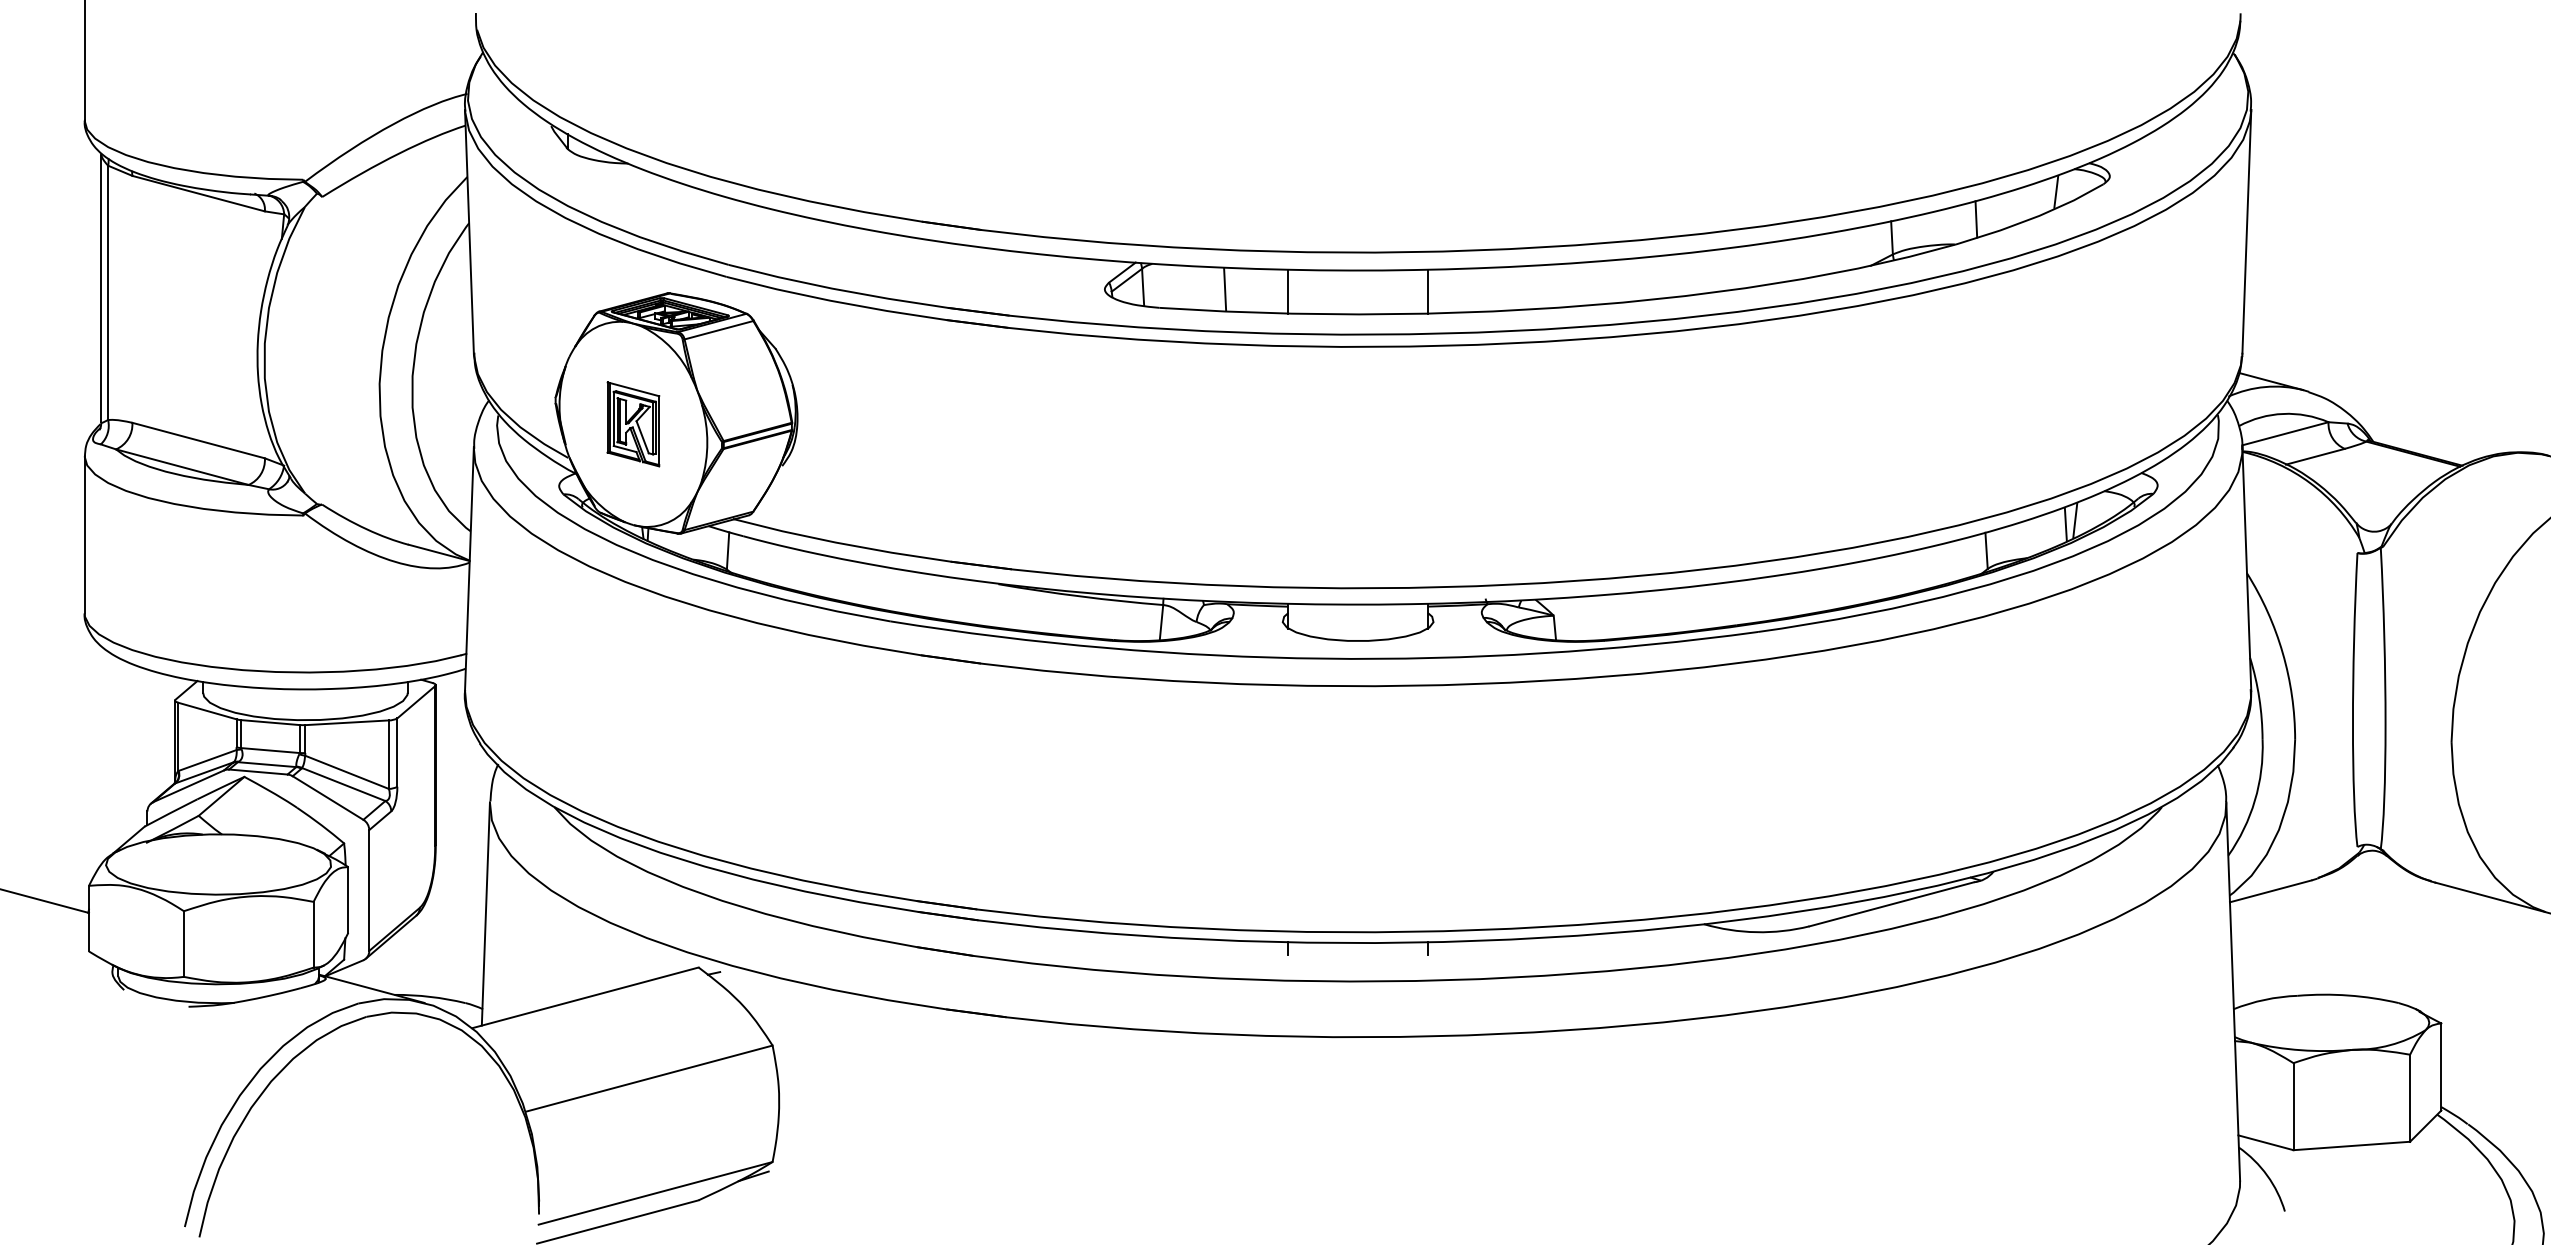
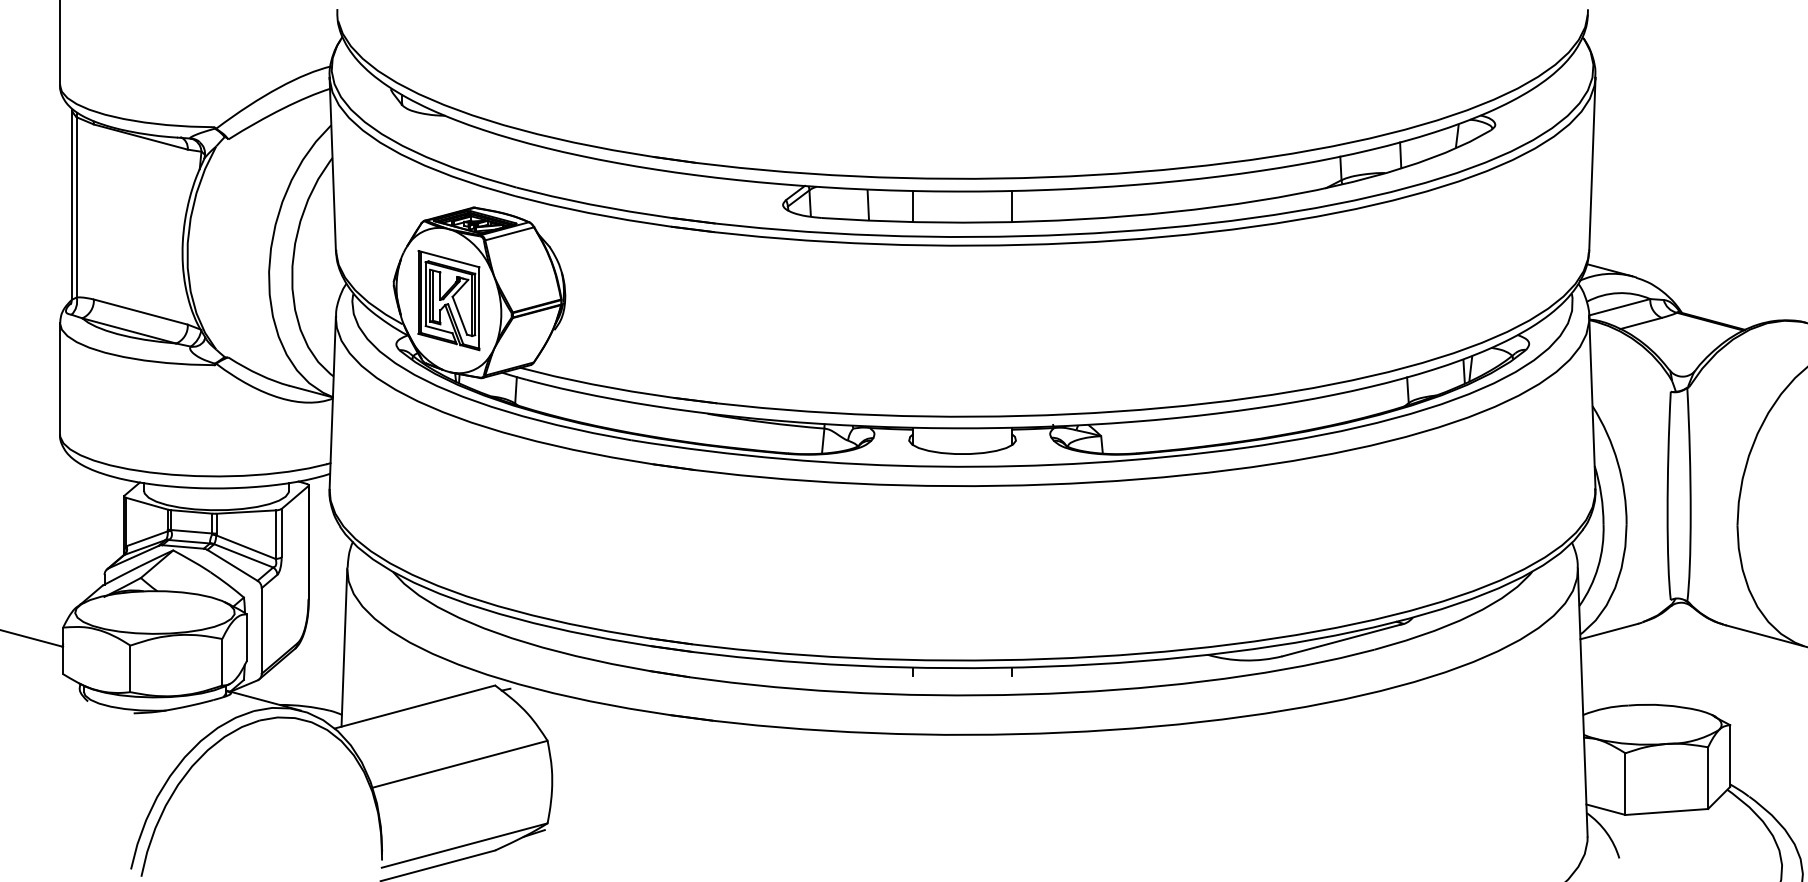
part: (633, 424) -> (449, 300), size x1.67

